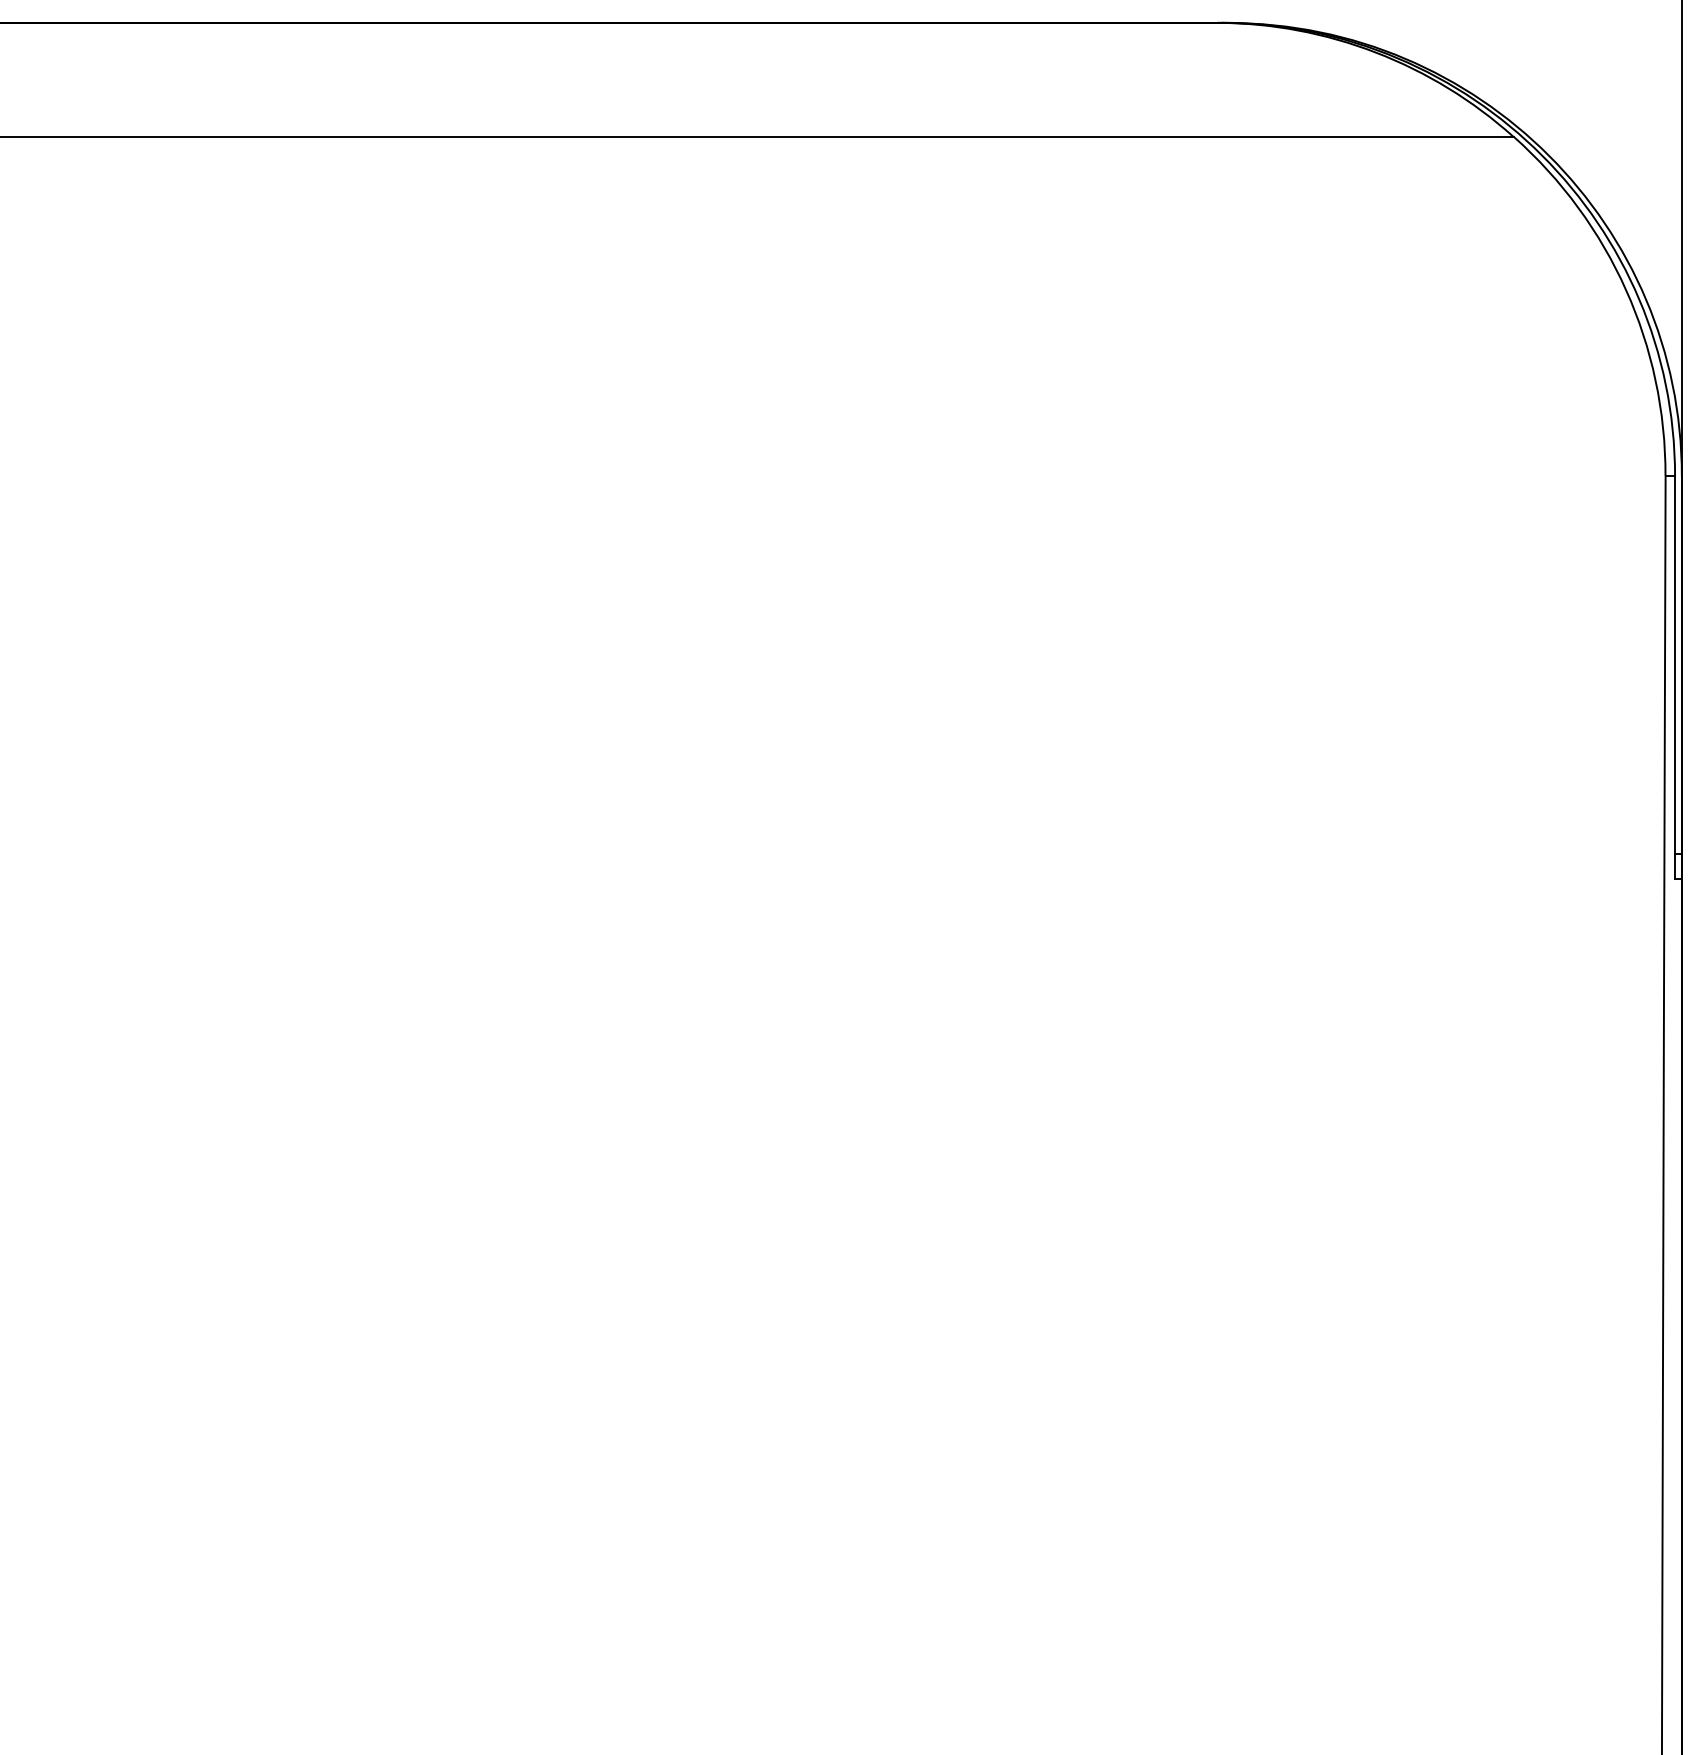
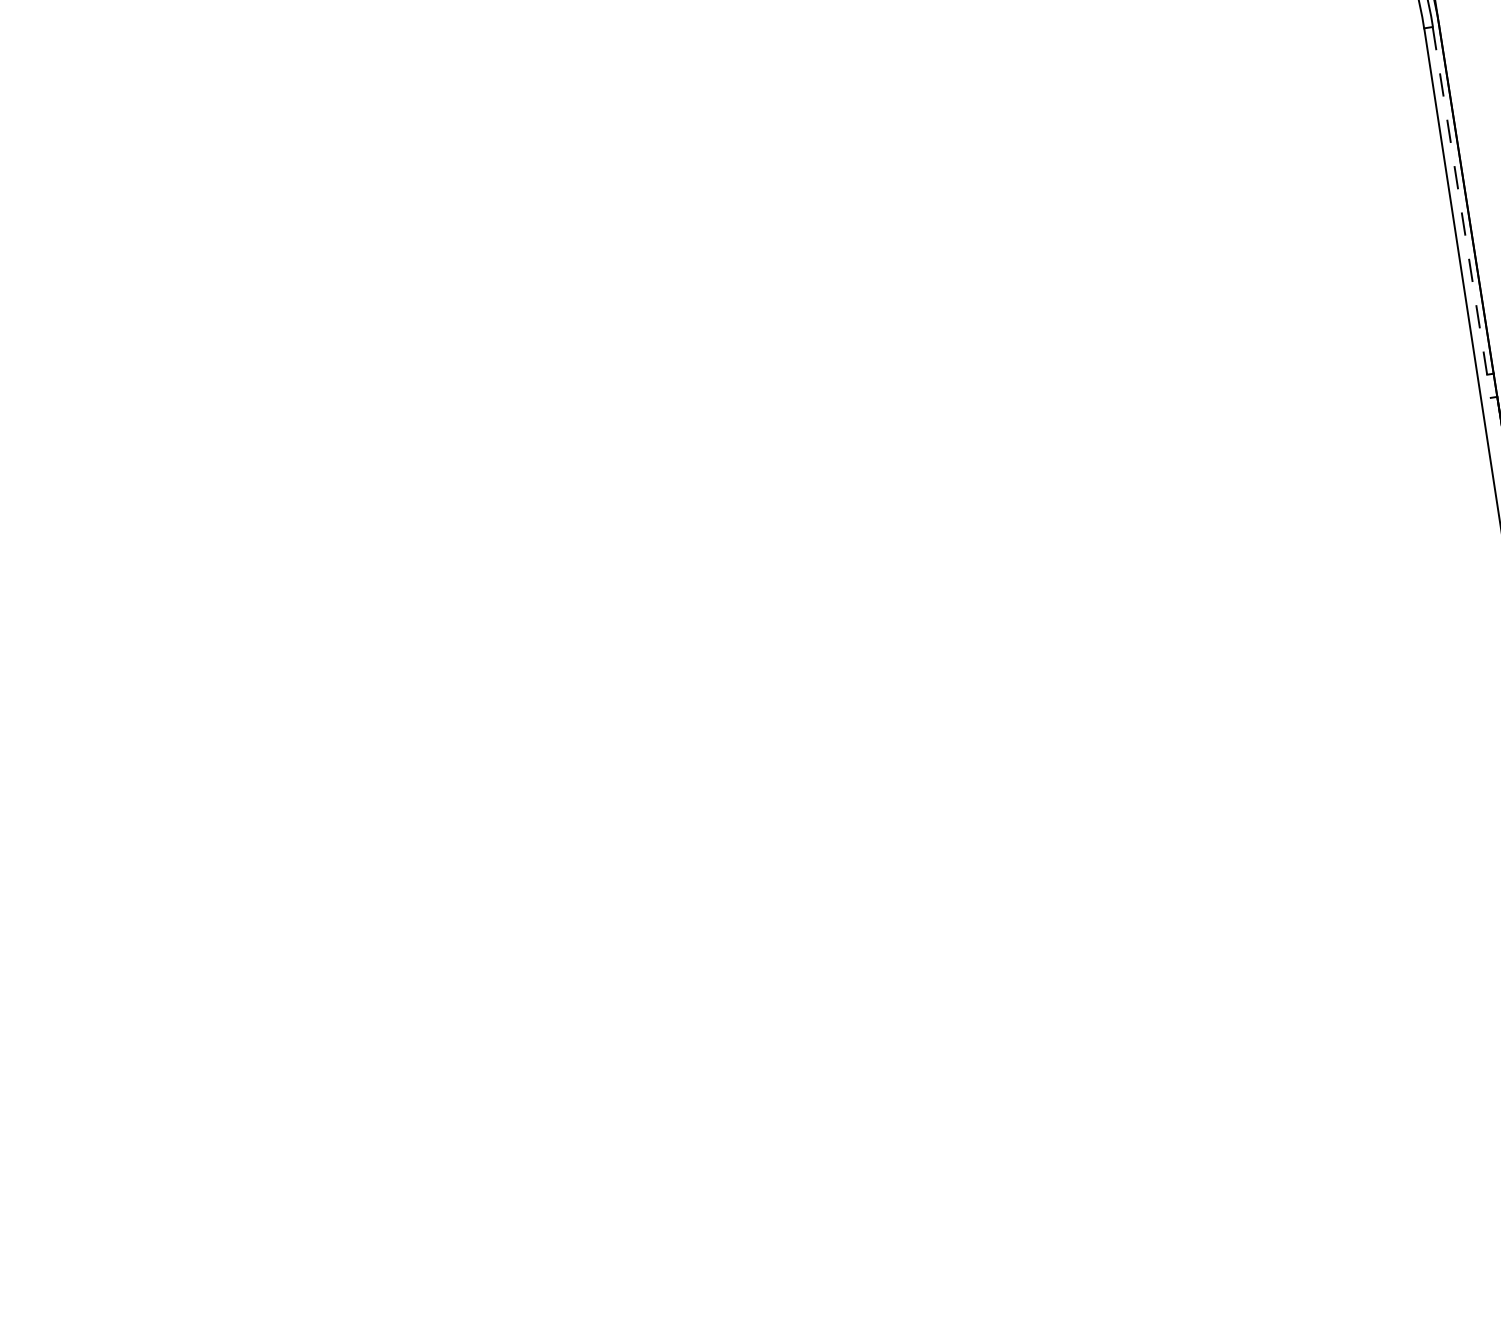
line: (1674, 678) -> (1461, 213), solid -> dashed

